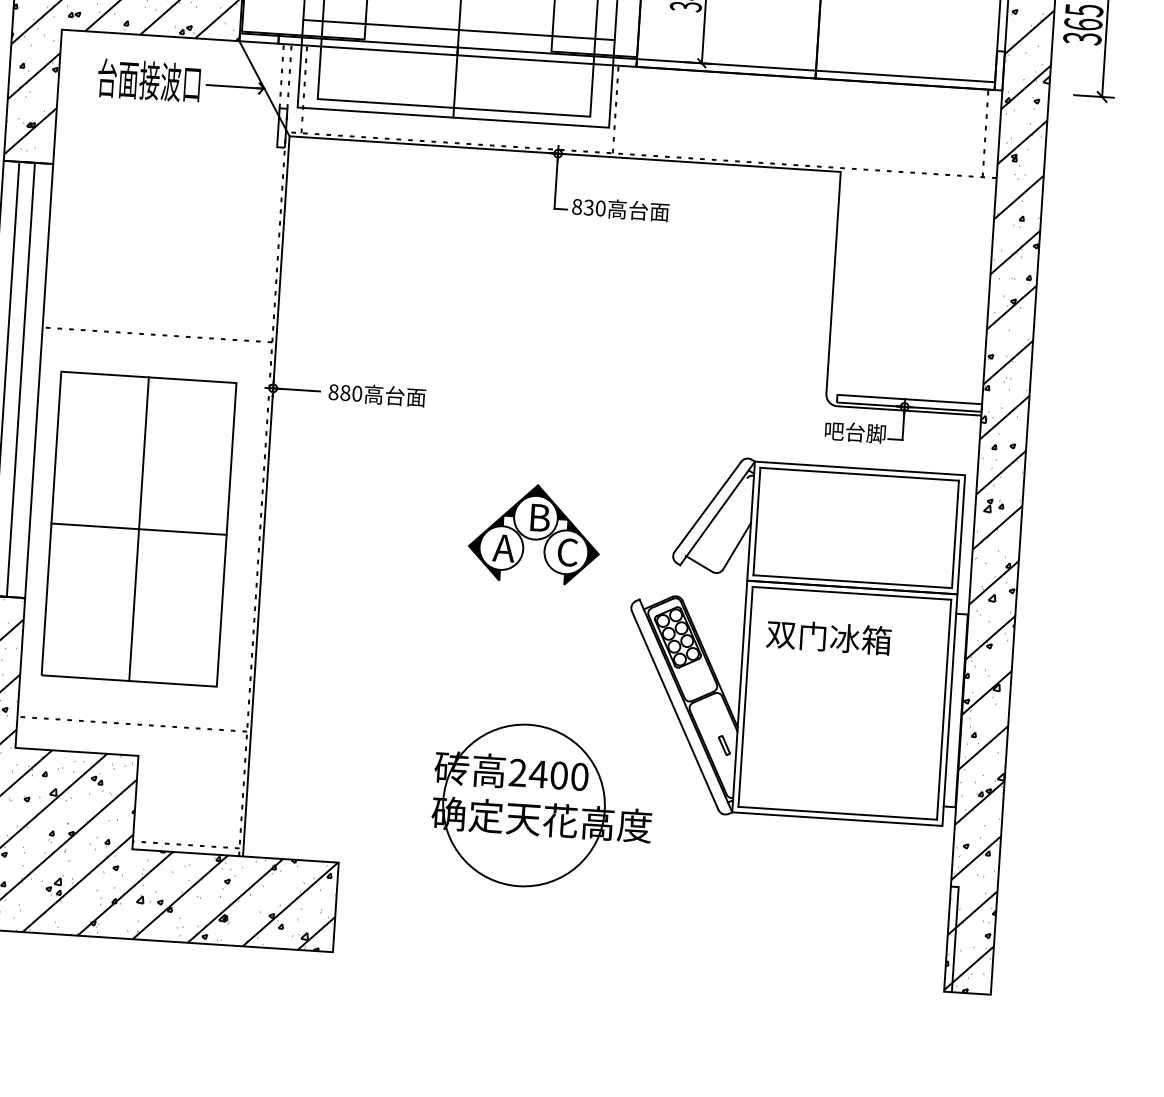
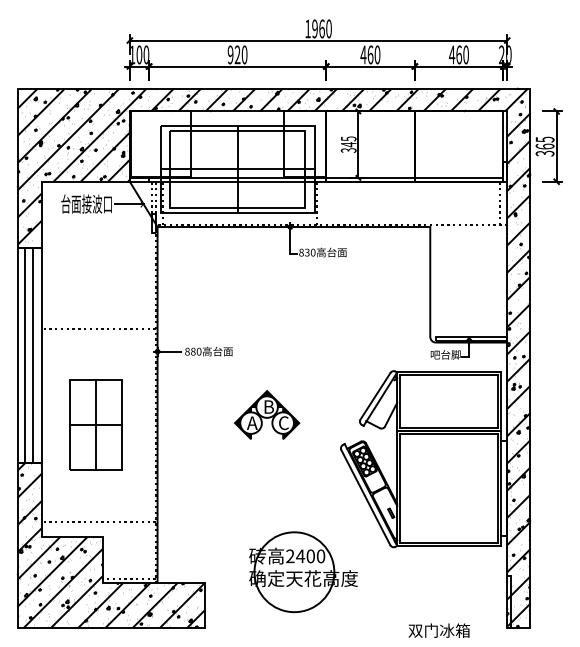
part: (138, 527) -> (95, 424), size x0.6
part: (535, 532) -> (267, 414), moved
text: (827, 636) -> (438, 630), moved
part: (542, 807) -> (303, 572), moved

